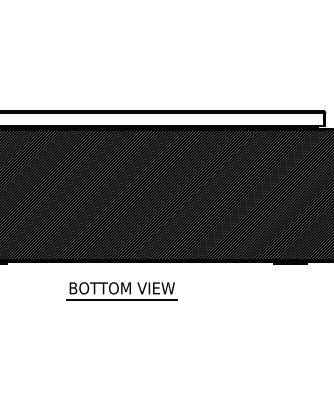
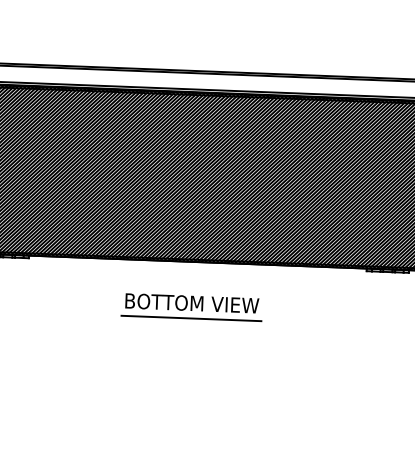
part: (121, 291) -> (191, 307), moved

